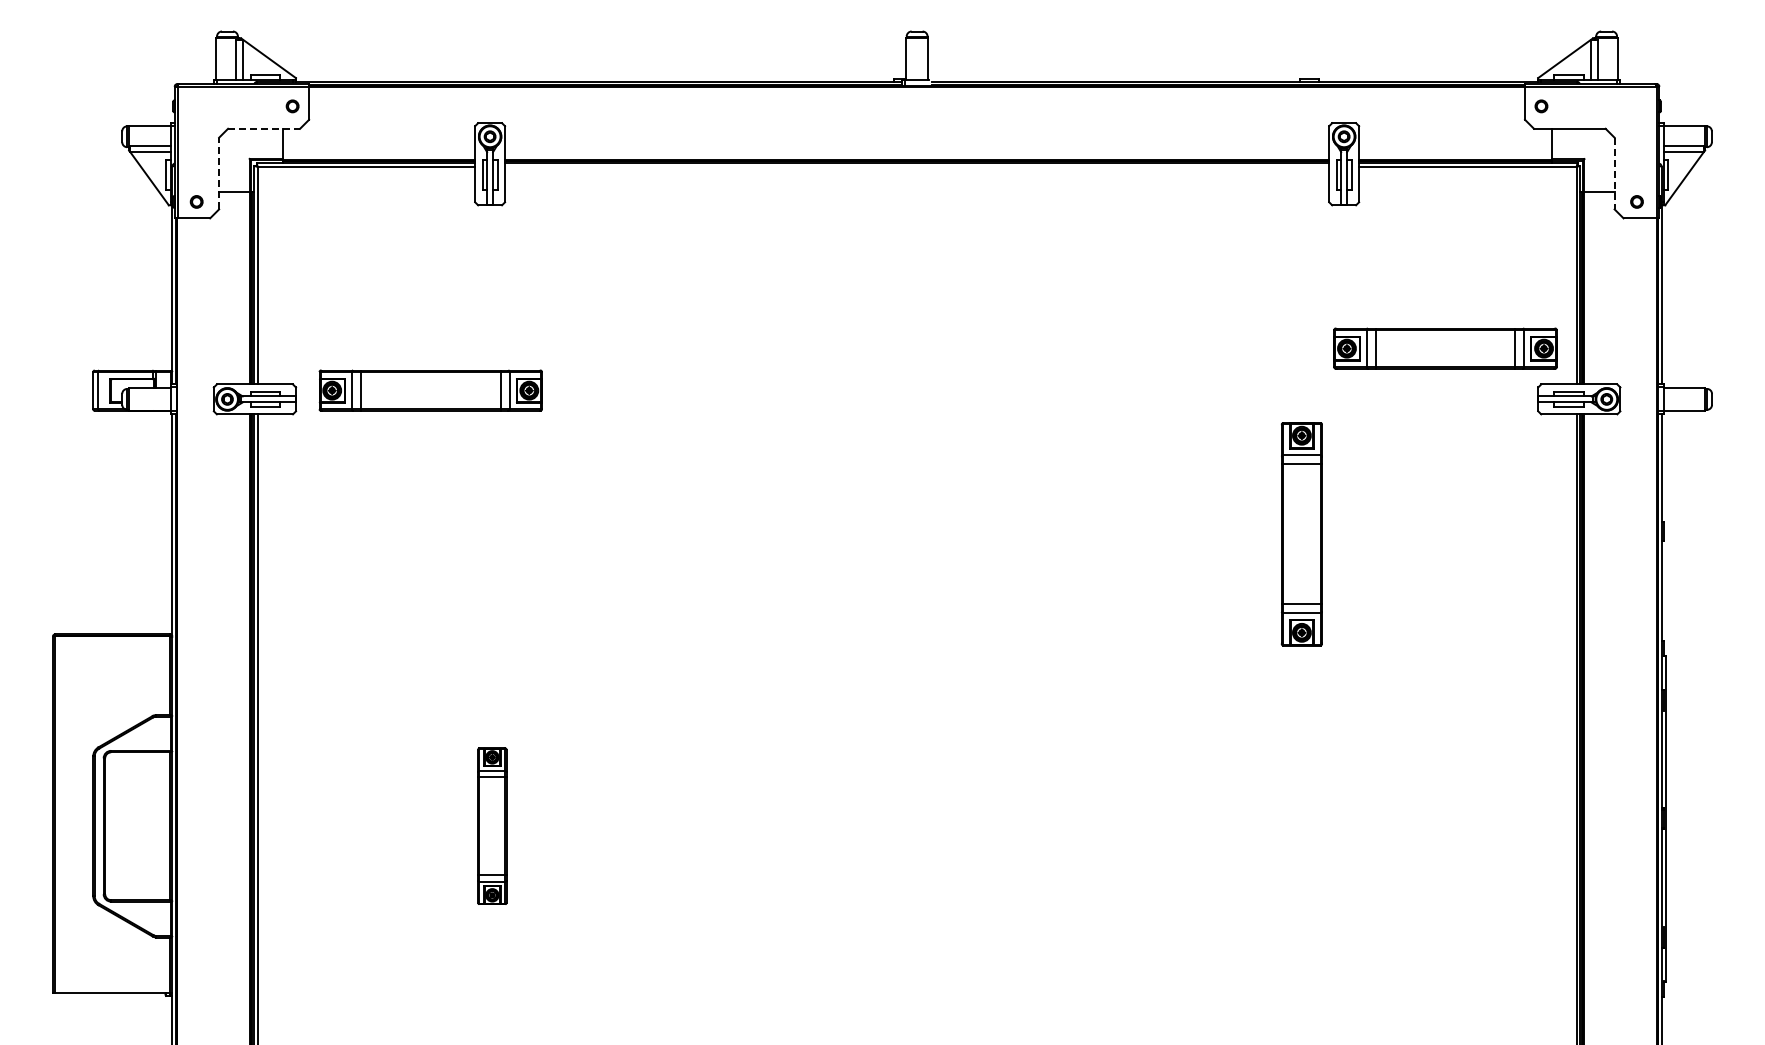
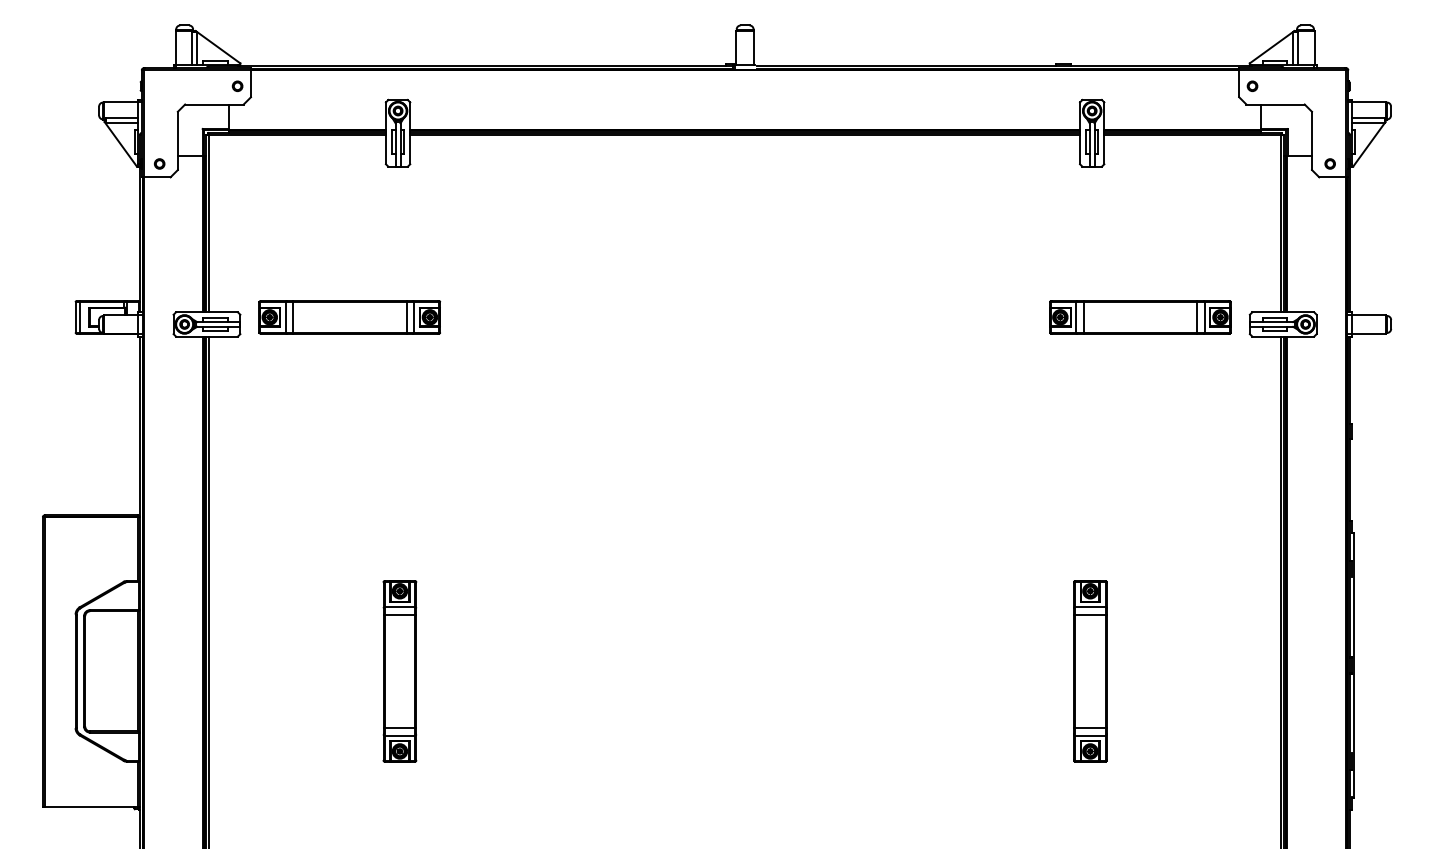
line: (264, 128) -> (214, 104), dashed -> solid
line: (917, 166) -> (745, 135), added
line: (219, 173) -> (178, 140), dashed -> solid
line: (1614, 173) -> (1311, 140), dashed -> solid
part: (1445, 348) -> (1140, 317), moved
part: (1301, 534) -> (1090, 671), moved
part: (492, 826) -> (400, 671), size x1.43

